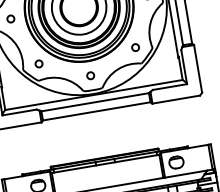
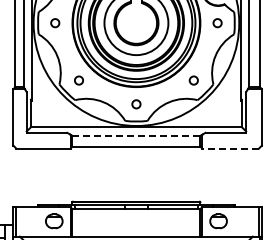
line: (176, 99) -> (230, 148), solid -> dashed
line: (95, 101) -> (136, 135), solid -> dashed

